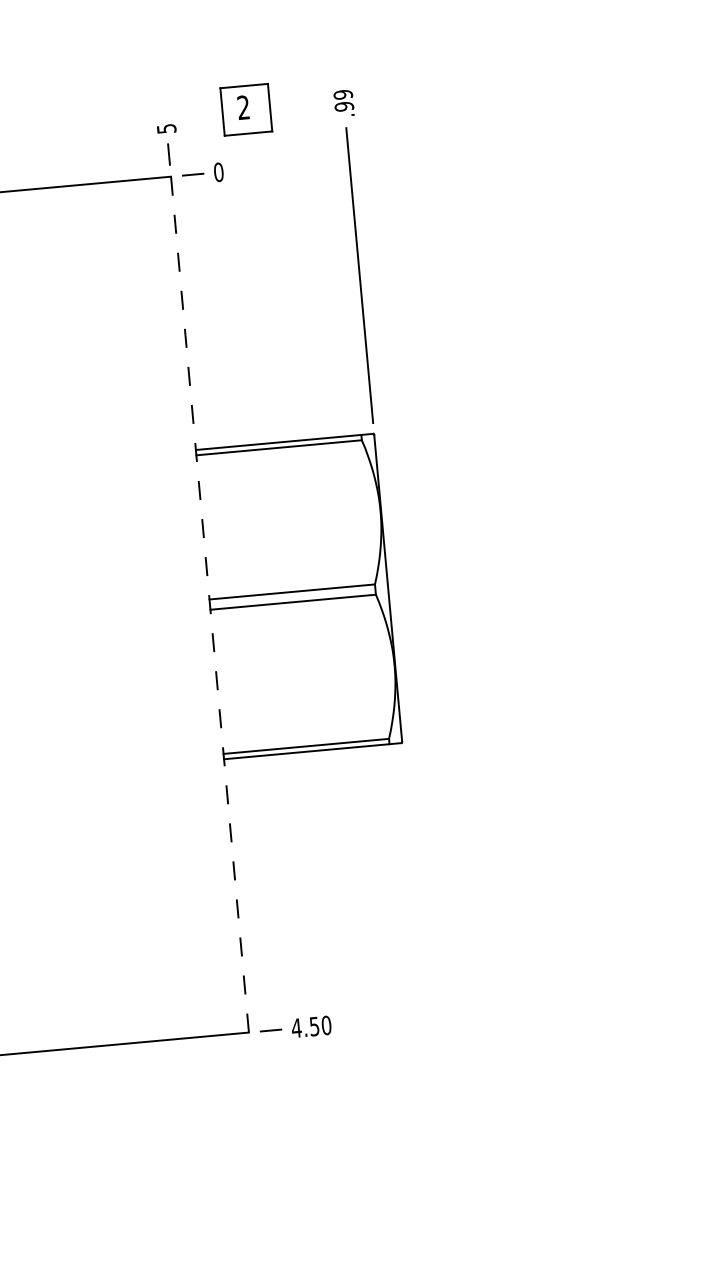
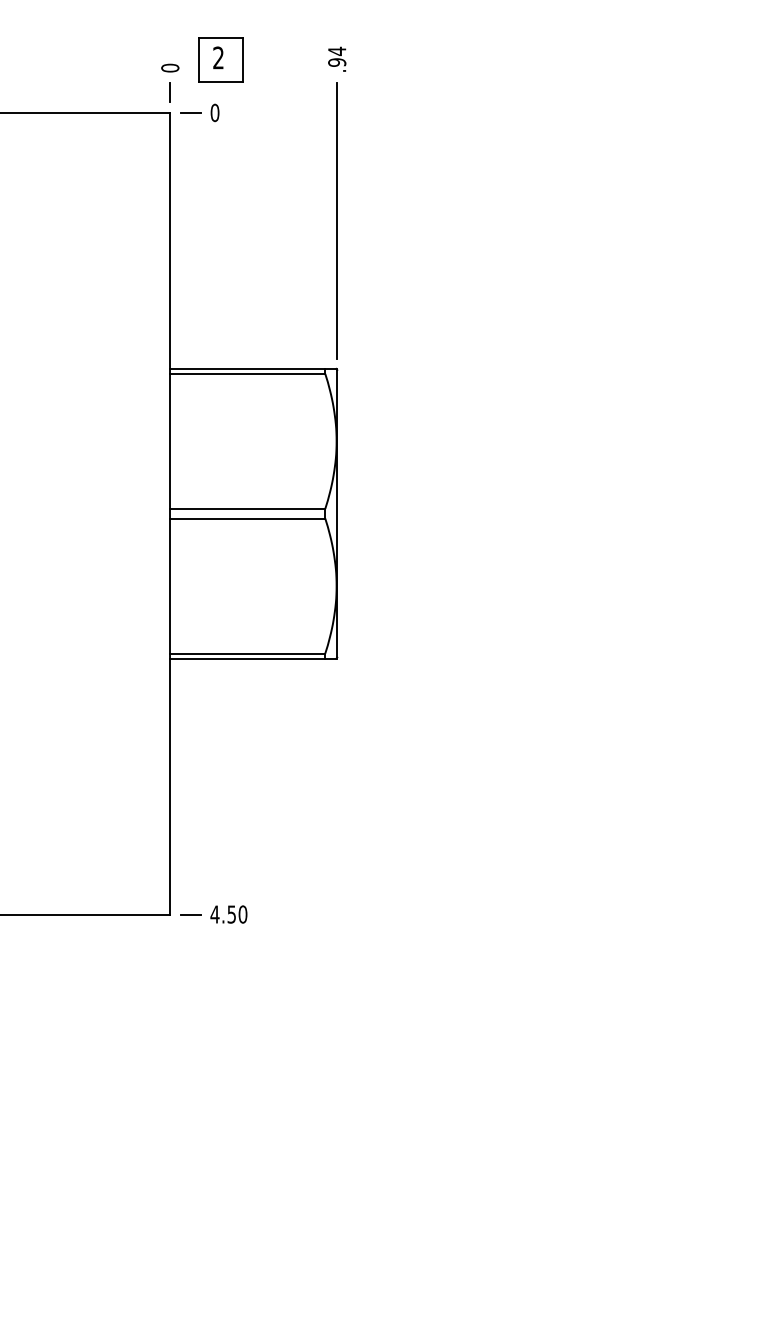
text: (343, 94) -> (337, 51), .99 -> .94
part: (245, 109) -> (220, 59), moved
text: (166, 128) -> (170, 67), 5 -> 0
line: (210, 604) -> (170, 513), dashed -> solid

